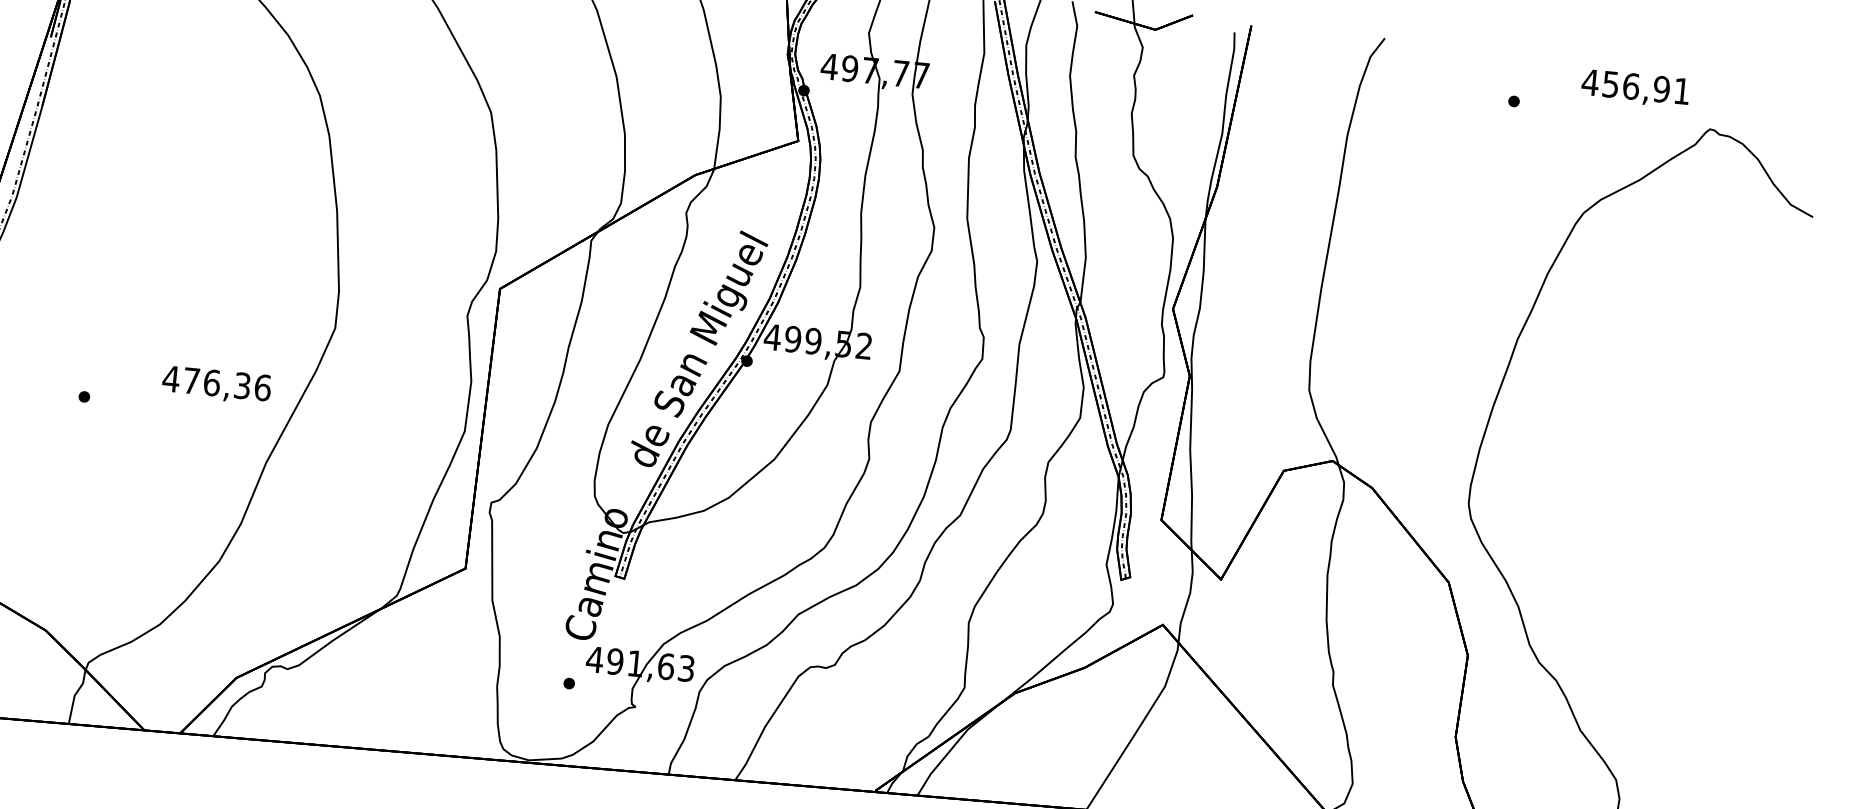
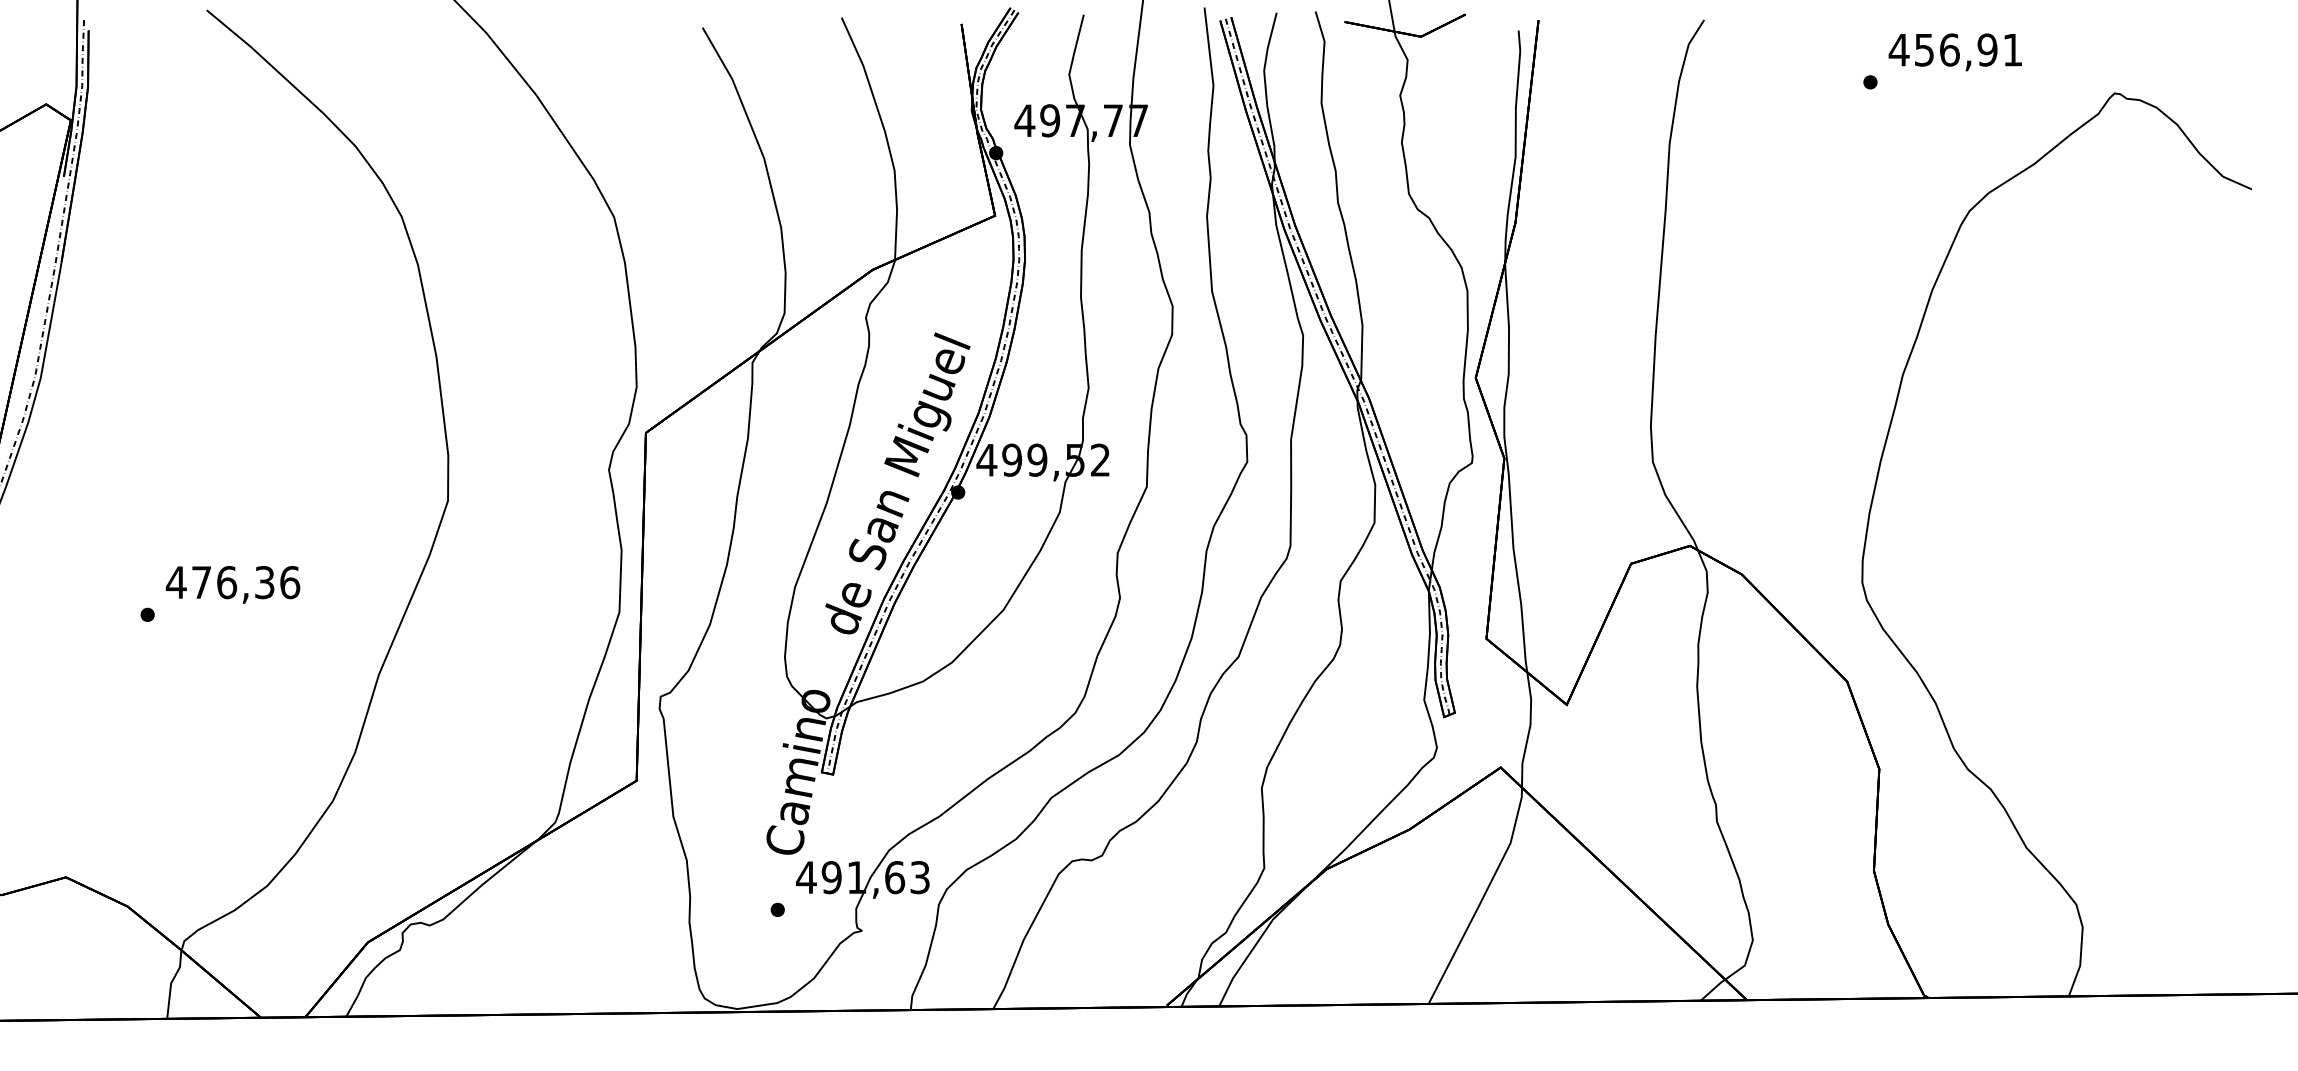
text: (1634, 88) -> (1954, 52), moved
text: (216, 384) -> (232, 584), moved

